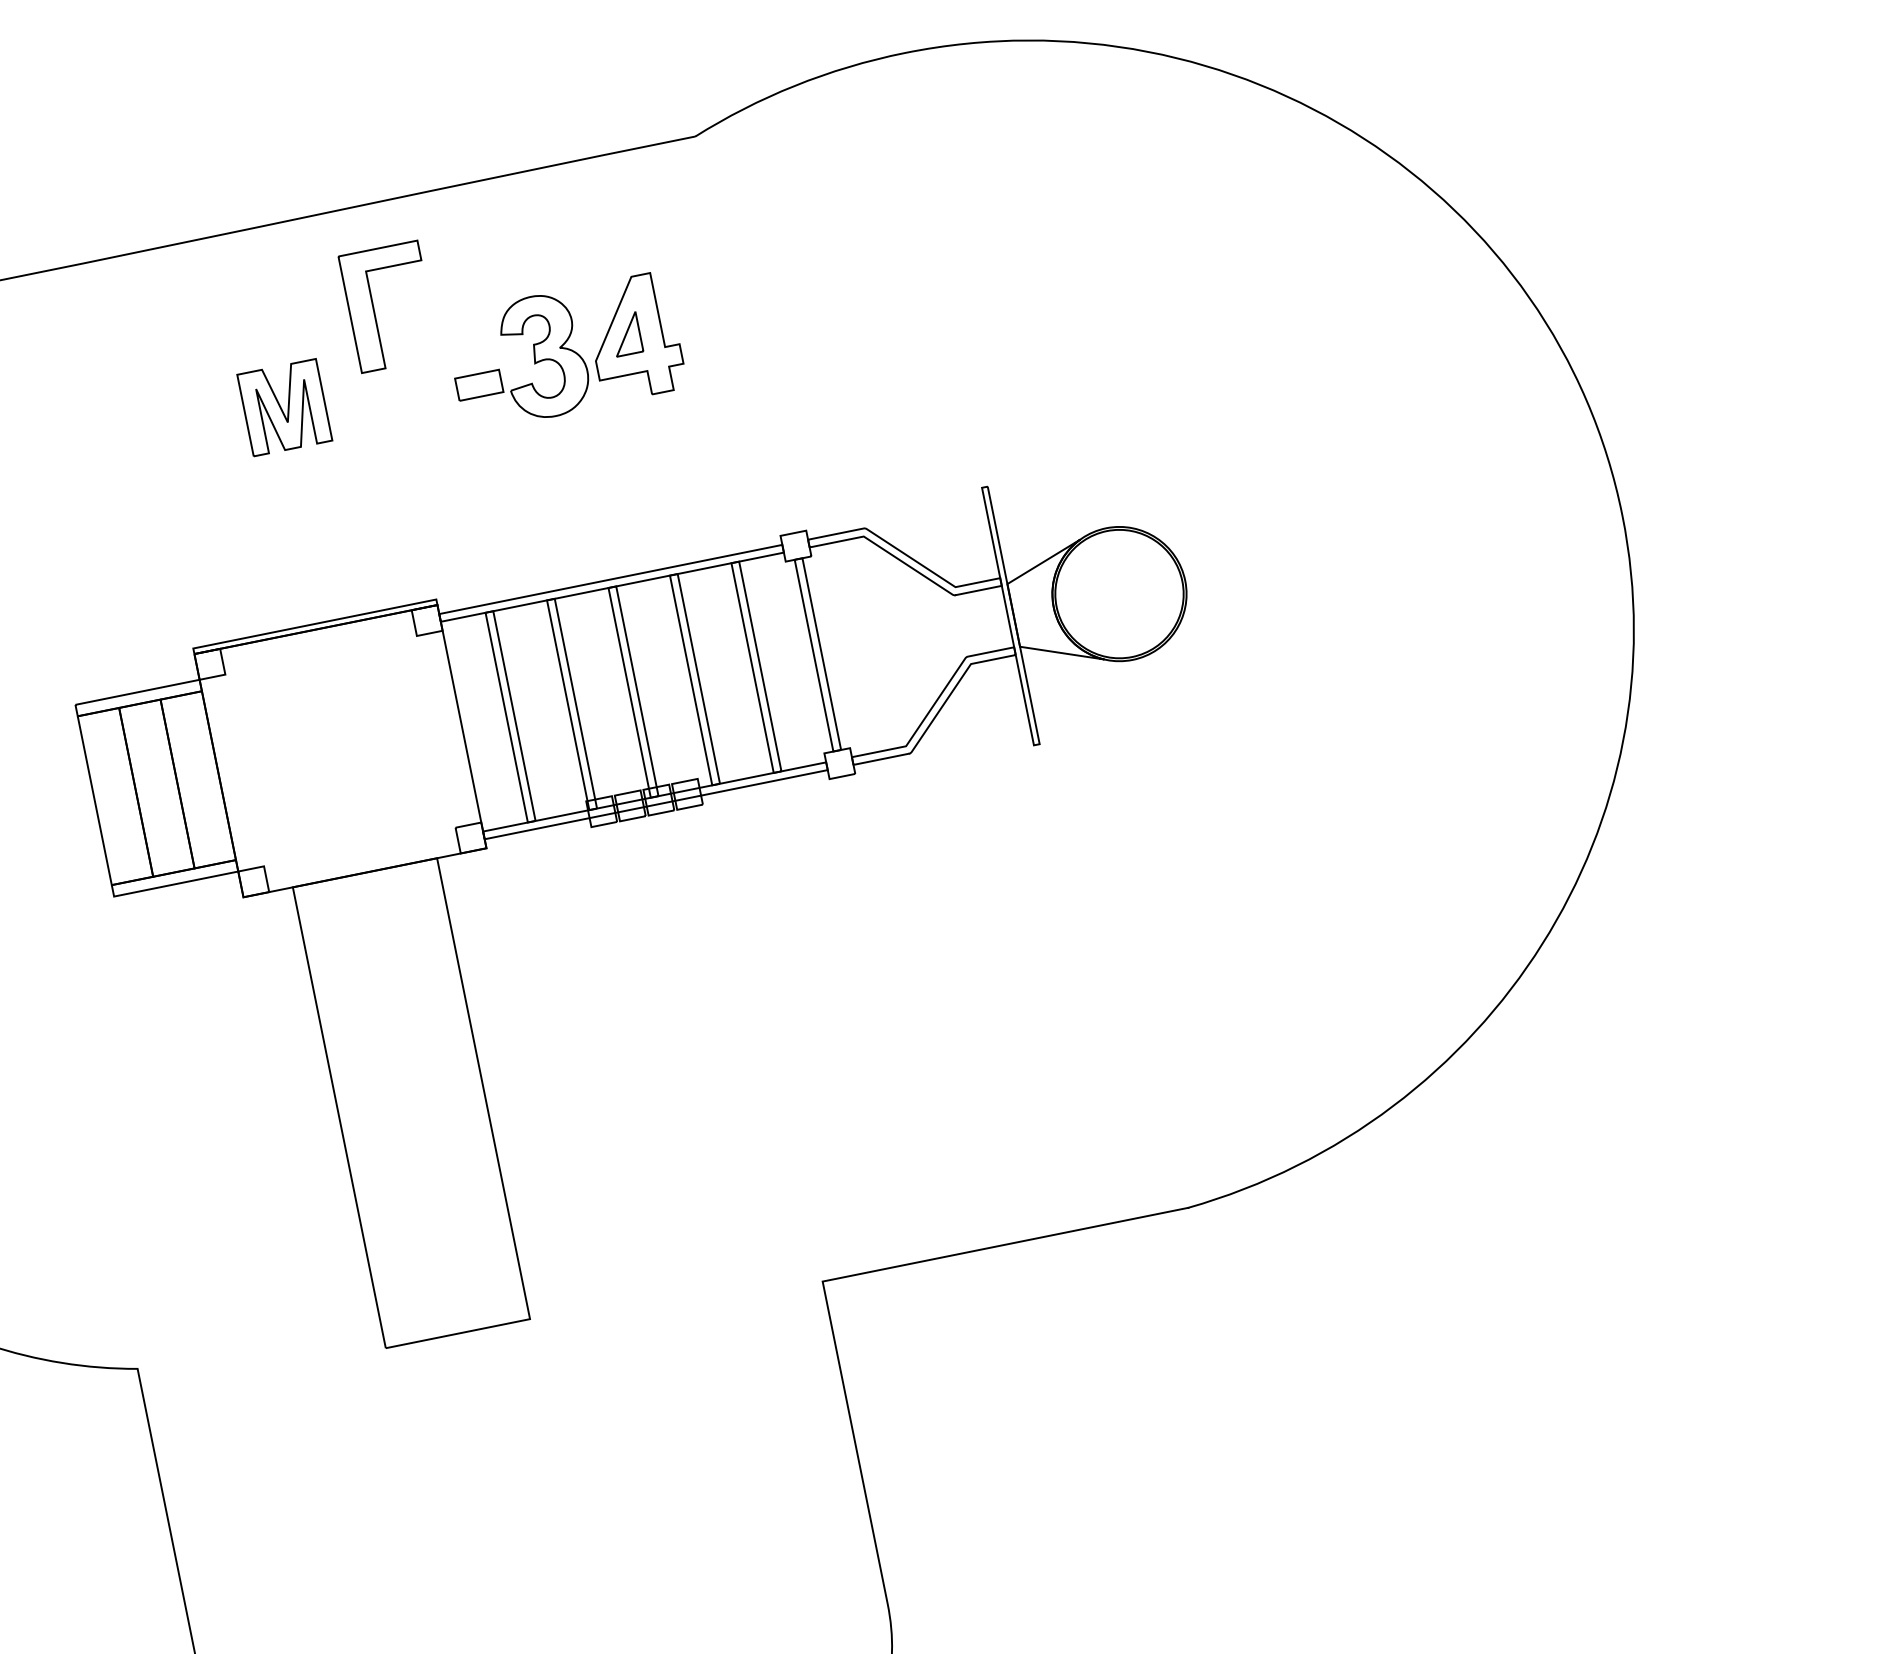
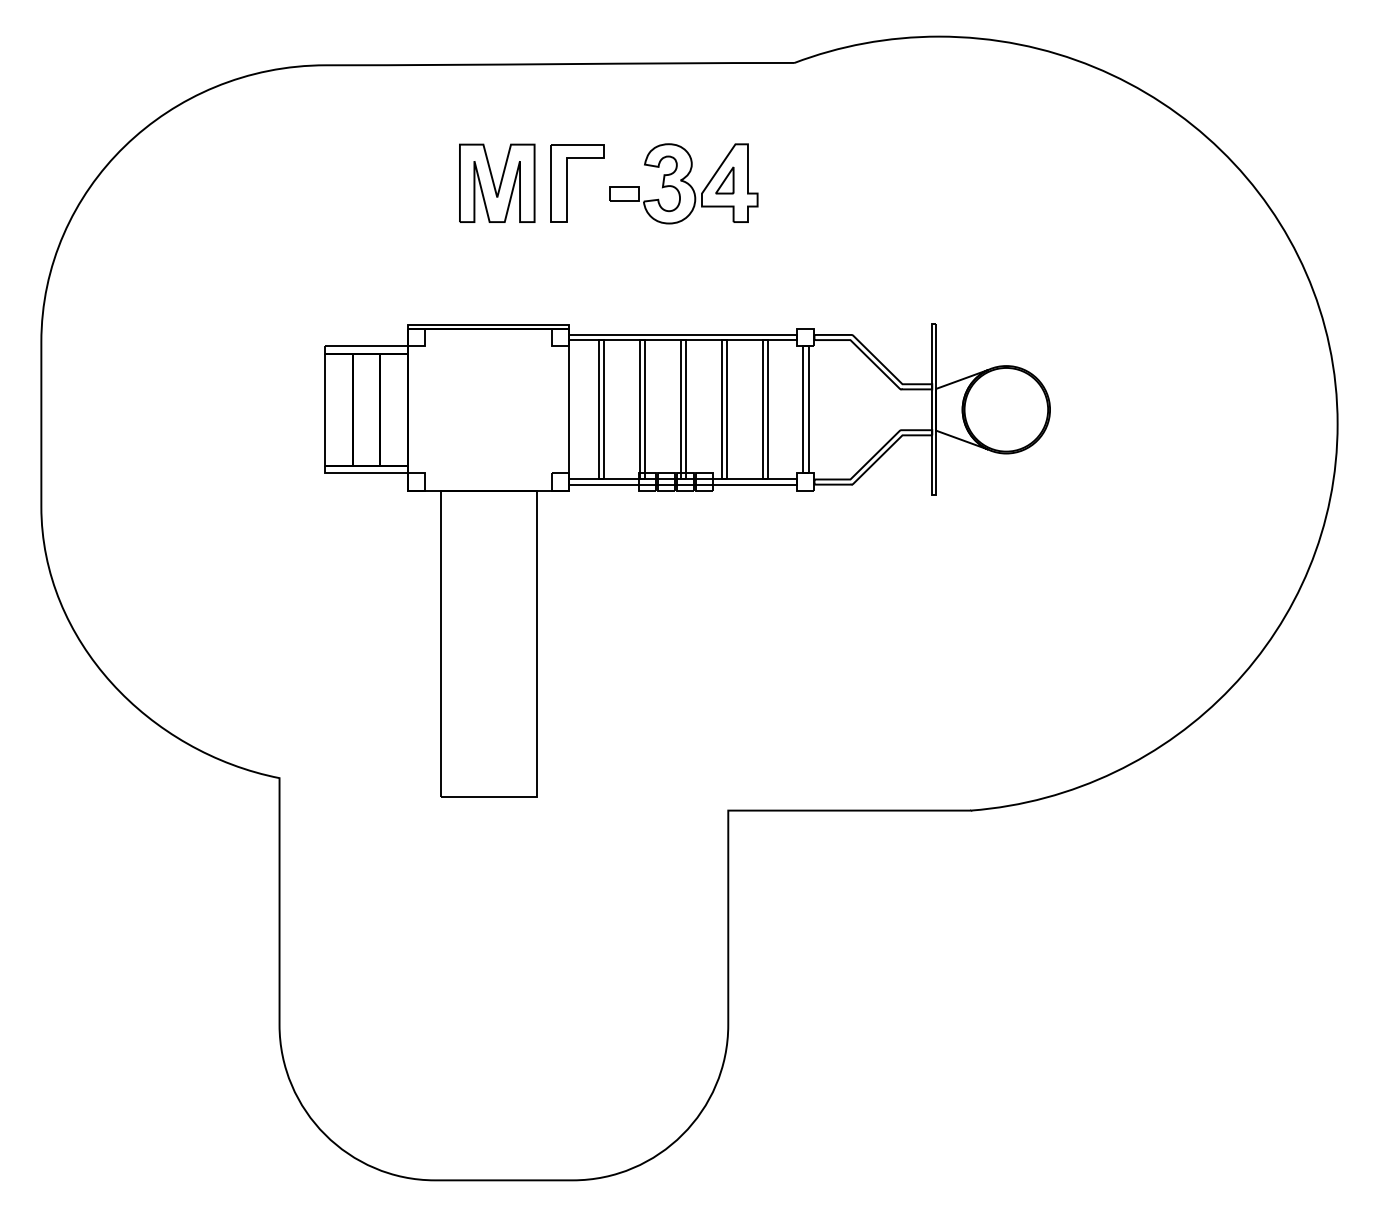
part: (375, 309) -> (567, 183), moved
part: (284, 406) -> (497, 182), size x1.43

